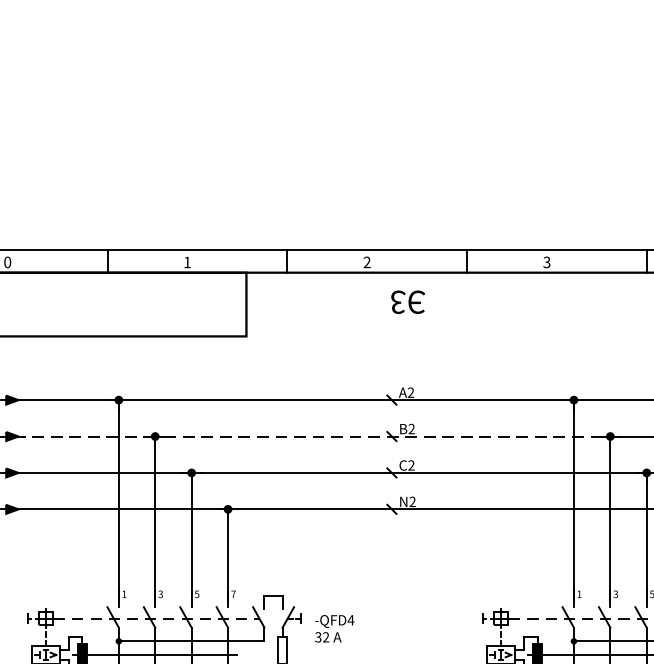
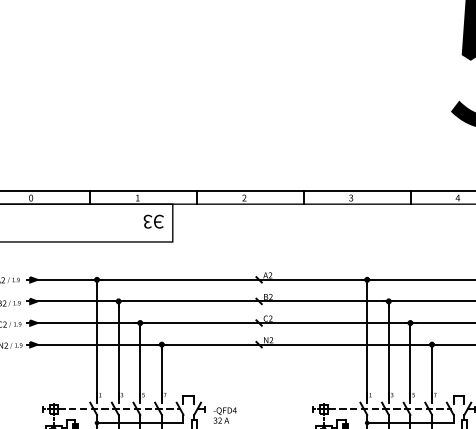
text: (407, 301) -> (153, 221), moved
line: (80, 436) -> (74, 301), dashed -> solid
line: (387, 436) -> (256, 301), dashed -> solid

